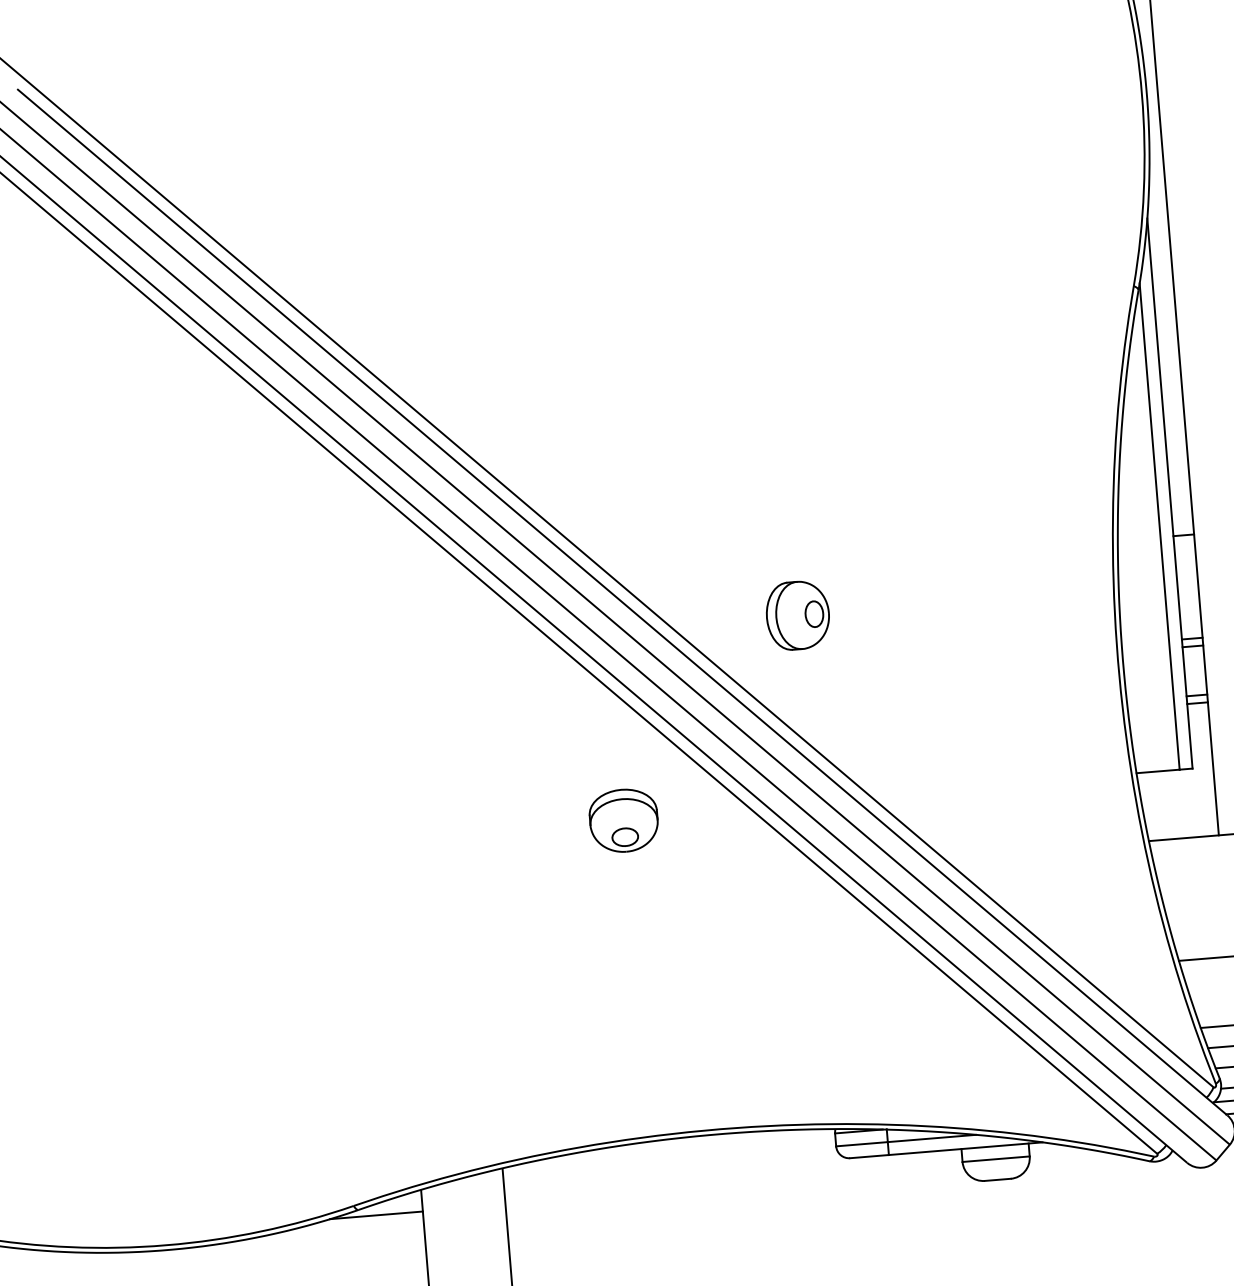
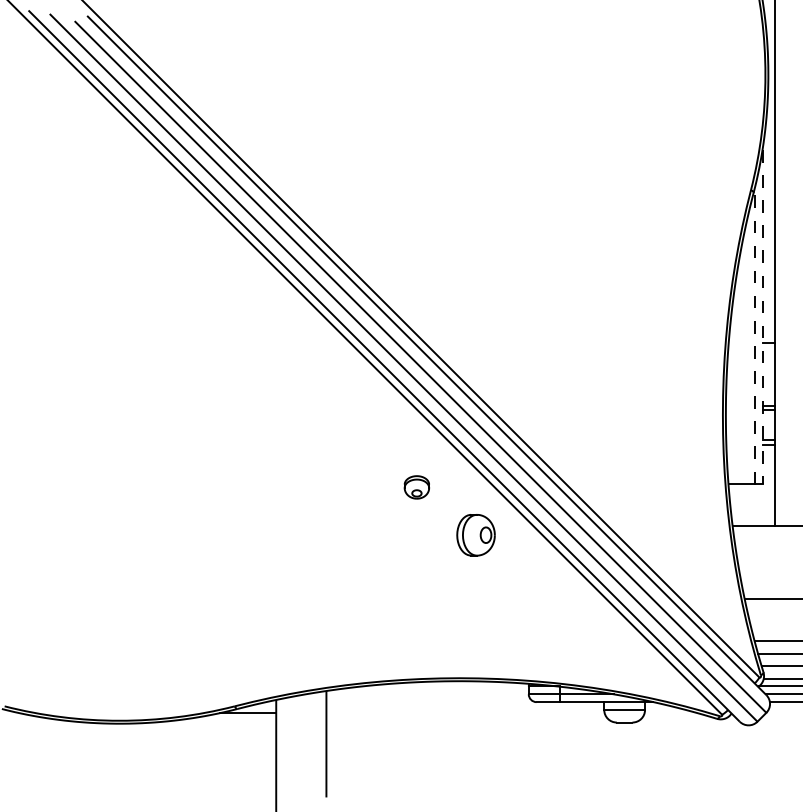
line: (1169, 494) -> (762, 317), solid -> dashed
line: (1159, 526) -> (754, 336), solid -> dashed
part: (797, 616) -> (475, 535), moved
part: (623, 821) -> (416, 487), size x0.6

